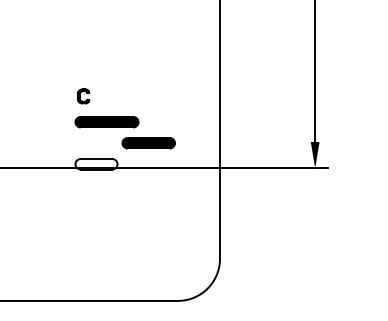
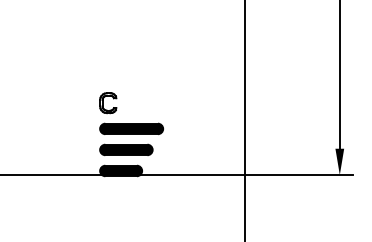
part: (83, 96) -> (108, 103), size x1.43
part: (148, 143) -> (126, 150), moved
fill: (96, 164) -> (121, 171), added

